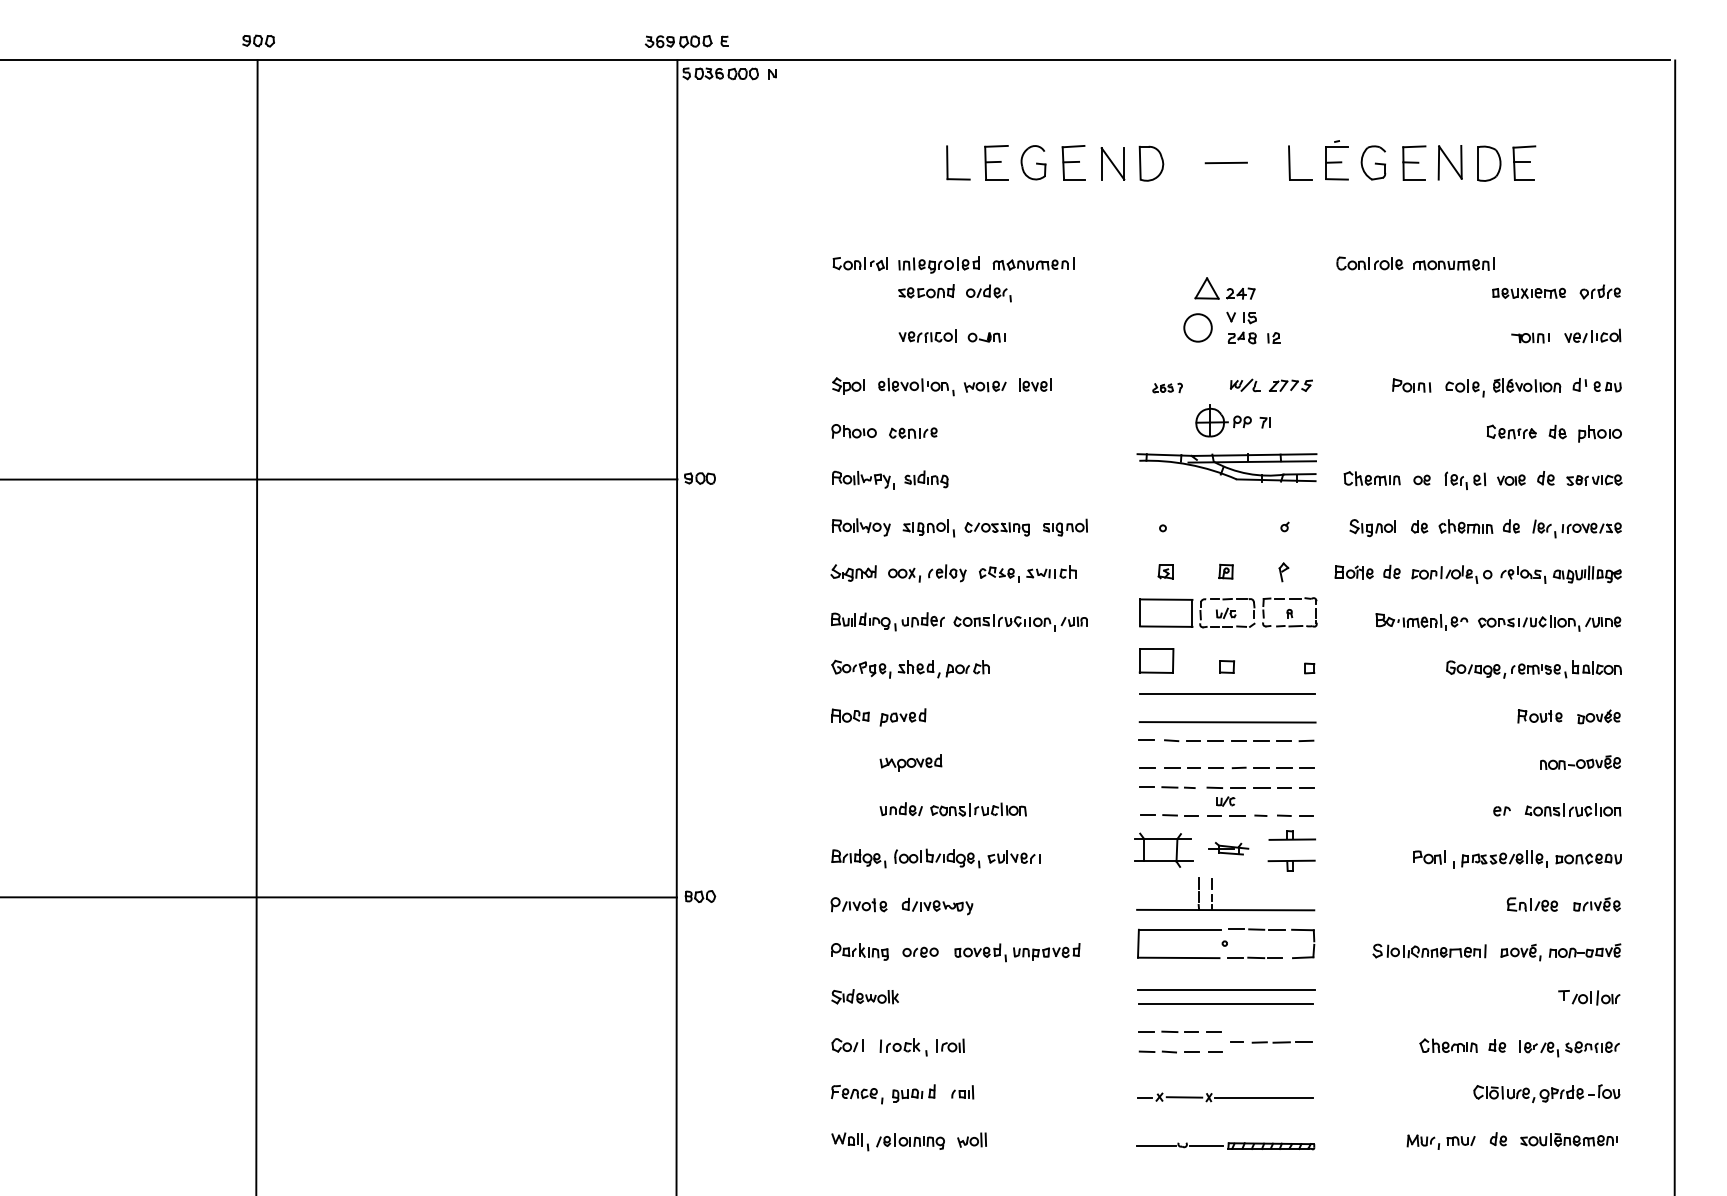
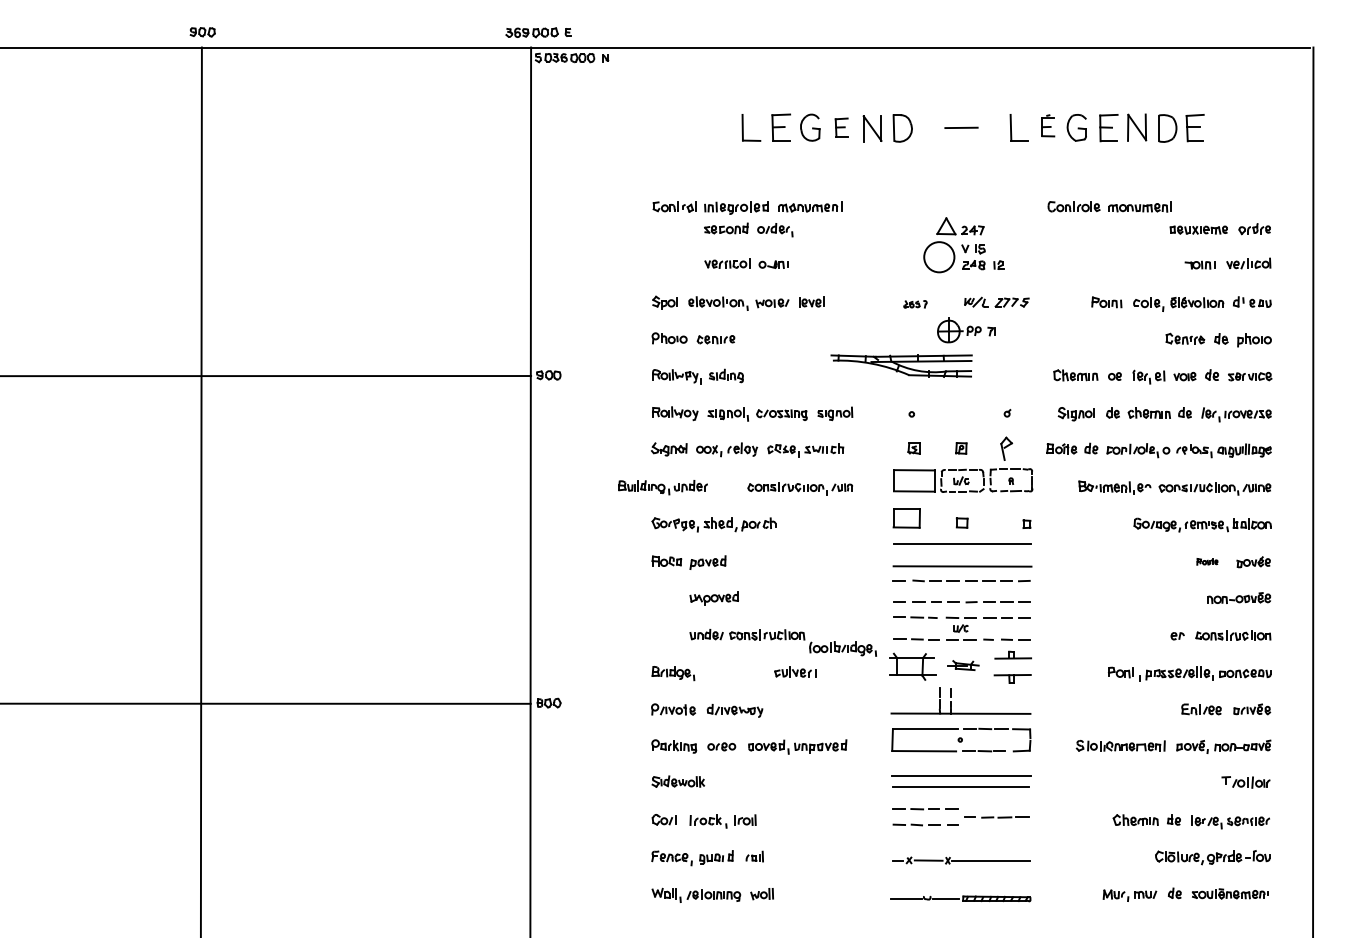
part: (1336, 160) -> (1047, 125), size x0.7
part: (1073, 162) -> (841, 127), size x0.7
circle: (1197, 327) -> (938, 256), size x1.4
part: (1226, 467) -> (901, 365), moved
part: (1283, 572) -> (1006, 449), size x1.6
part: (887, 621) -> (662, 487), moved
part: (1539, 716) -> (1207, 561), size x0.6
part: (937, 858) -> (843, 648), moved

